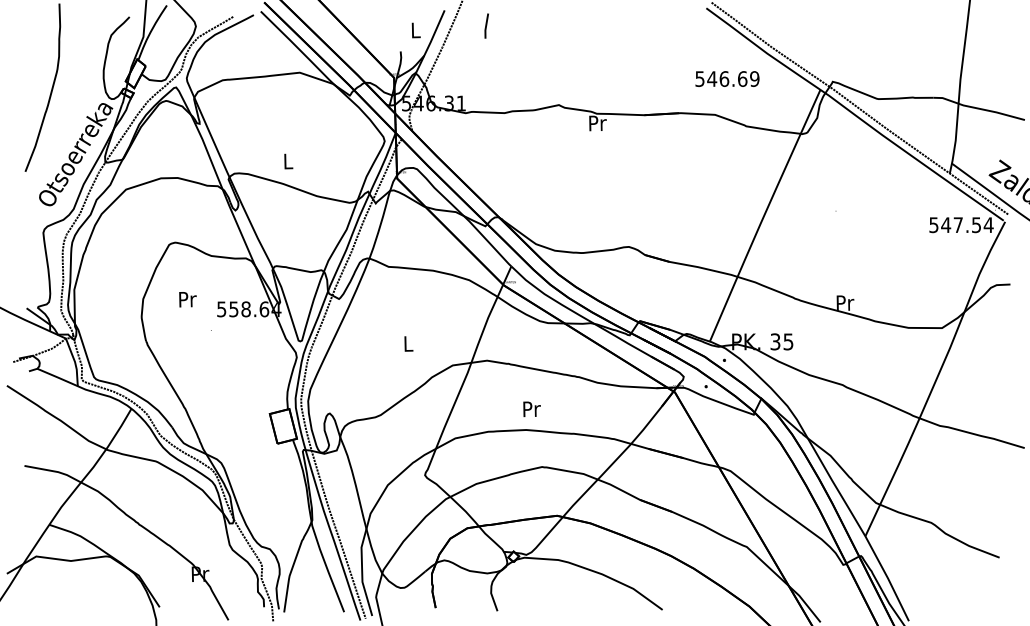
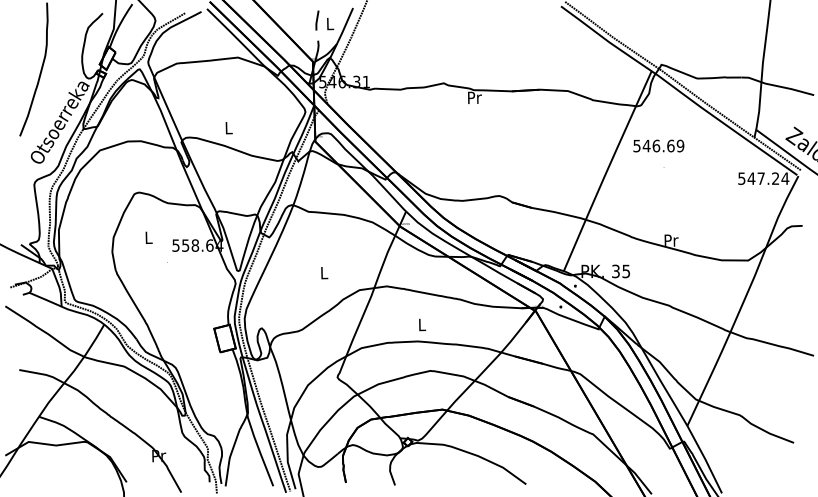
line: (486, 25) -> (317, 20), moved
text: (727, 78) -> (658, 145), moved
text: (976, 225) -> (775, 178), 547.54 -> 547.24
text: (187, 299) -> (148, 237), Pr -> L
text: (531, 409) -> (422, 325), Pr -> L

